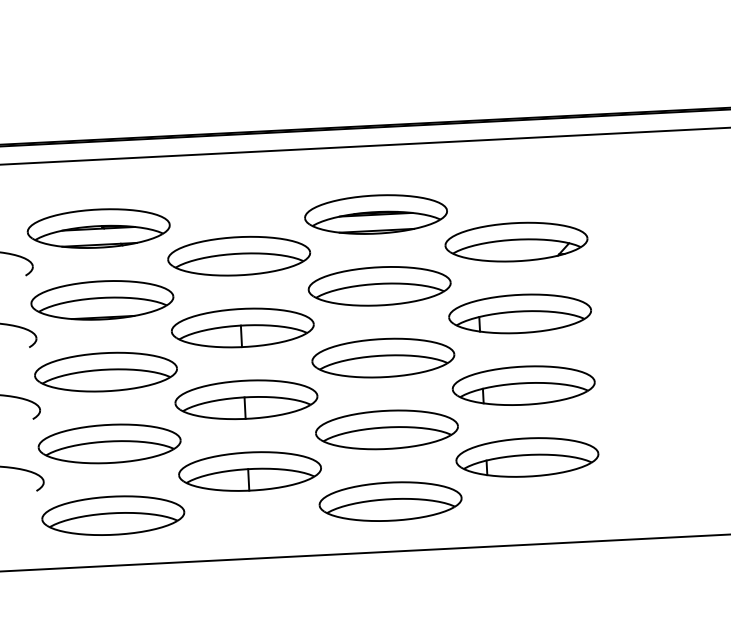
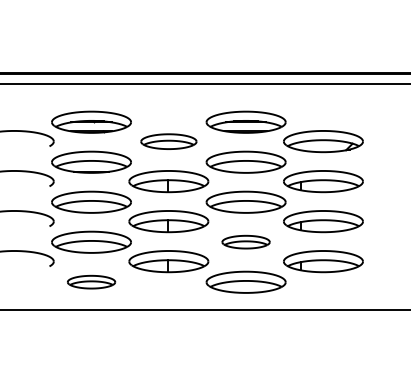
part: (238, 256) -> (168, 141), size x0.7
part: (385, 428) -> (245, 241), size x0.6
part: (113, 514) -> (91, 281), size x0.6

